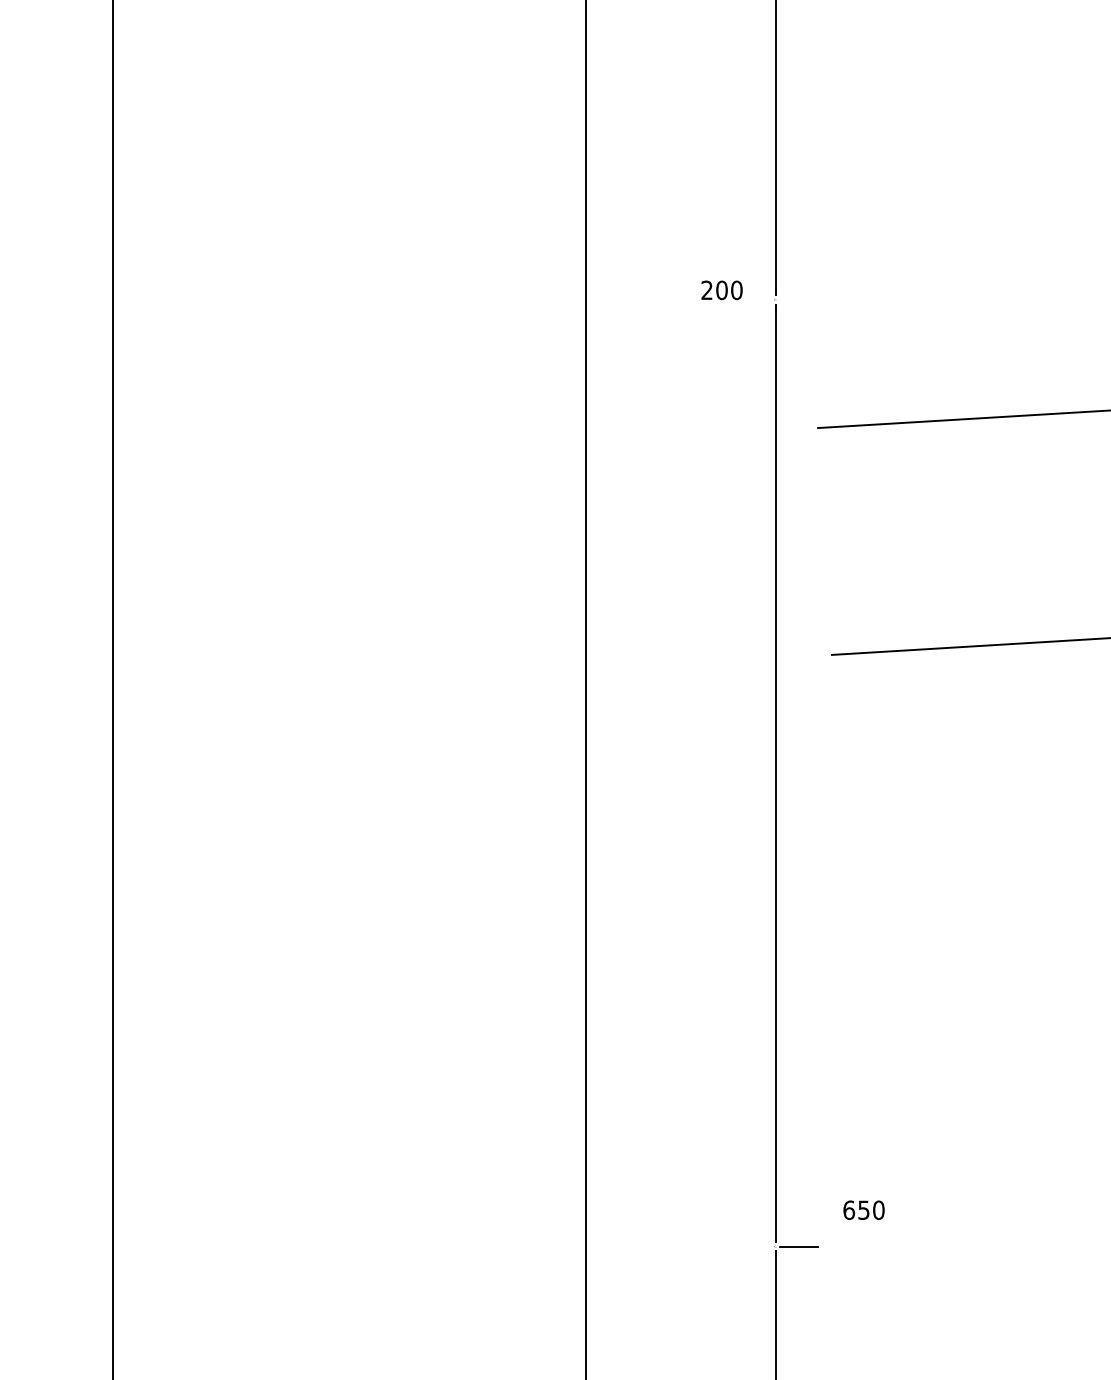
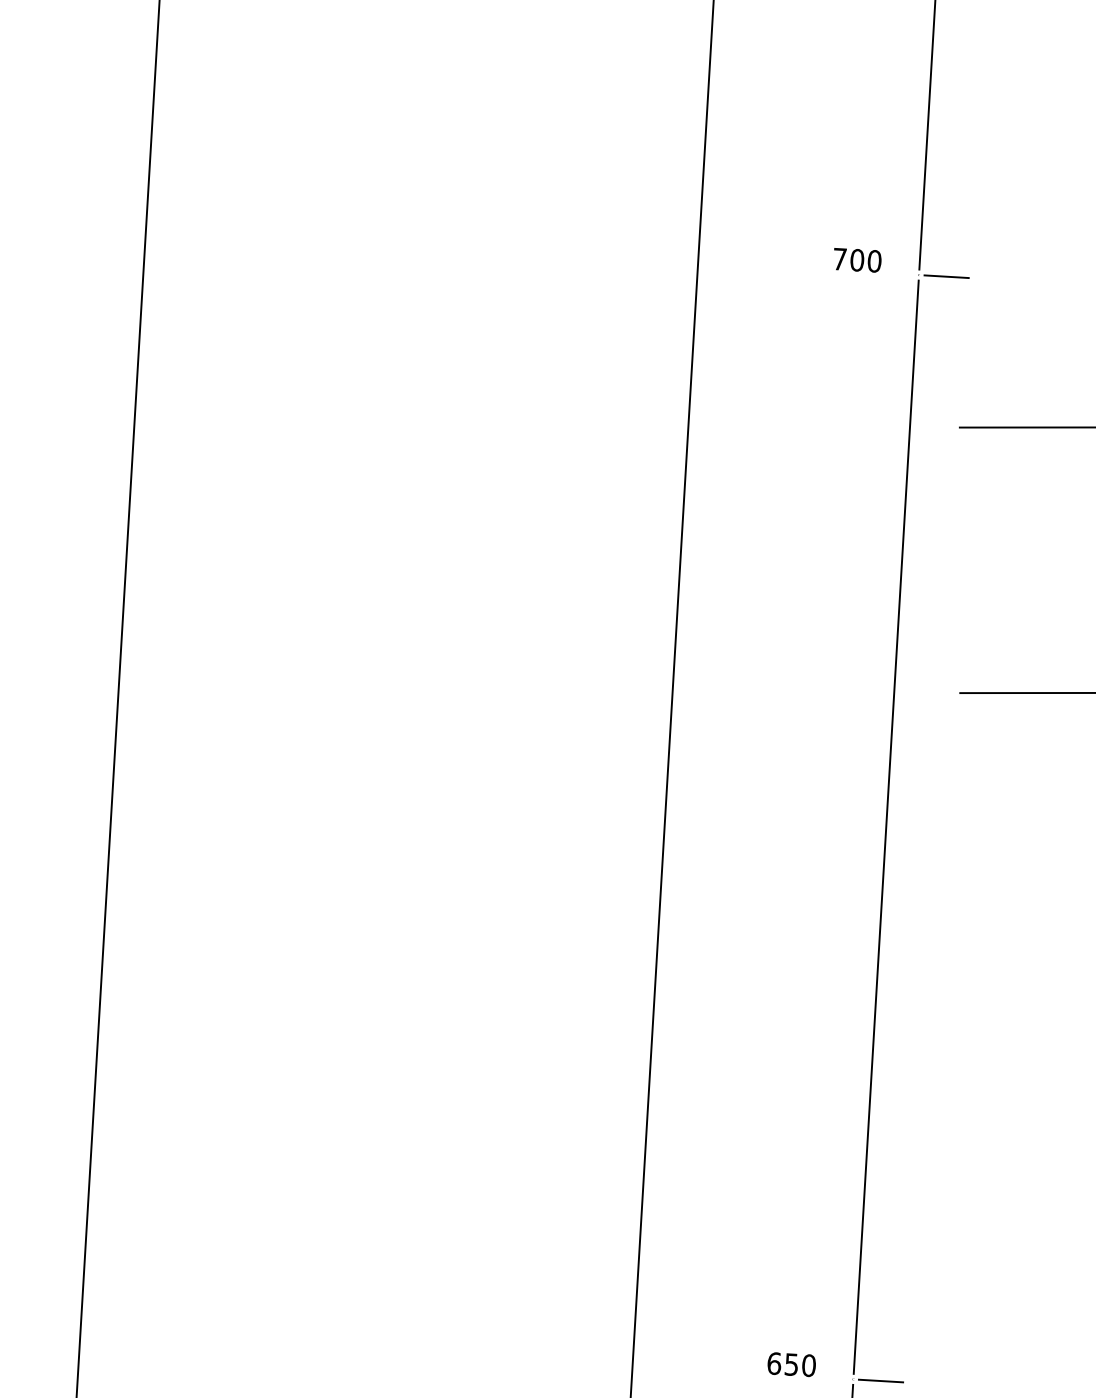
text: (706, 289) -> (839, 258), 200 -> 700
line: (799, 299) -> (947, 276), added
text: (863, 1209) -> (791, 1363), moved

